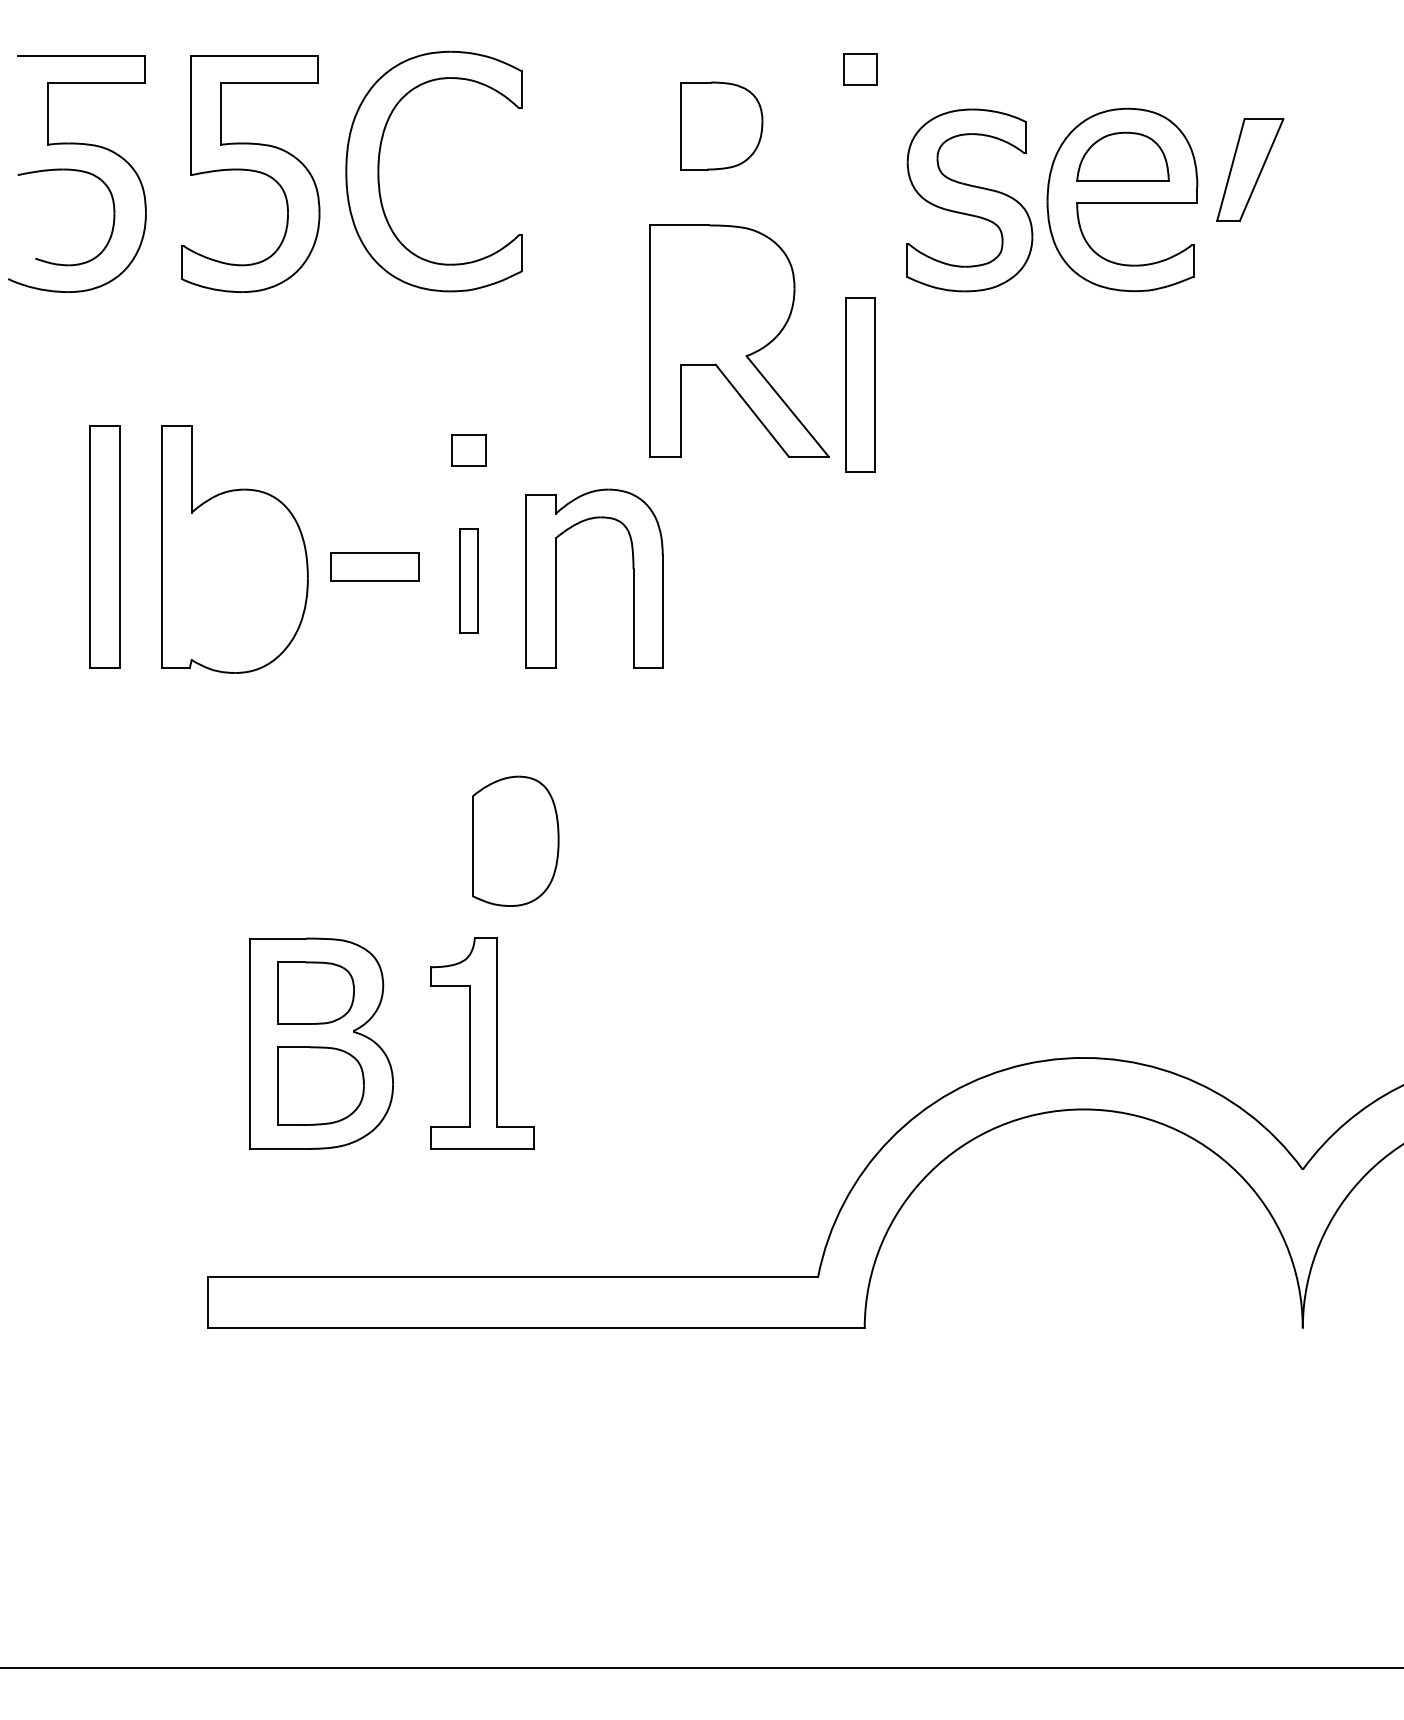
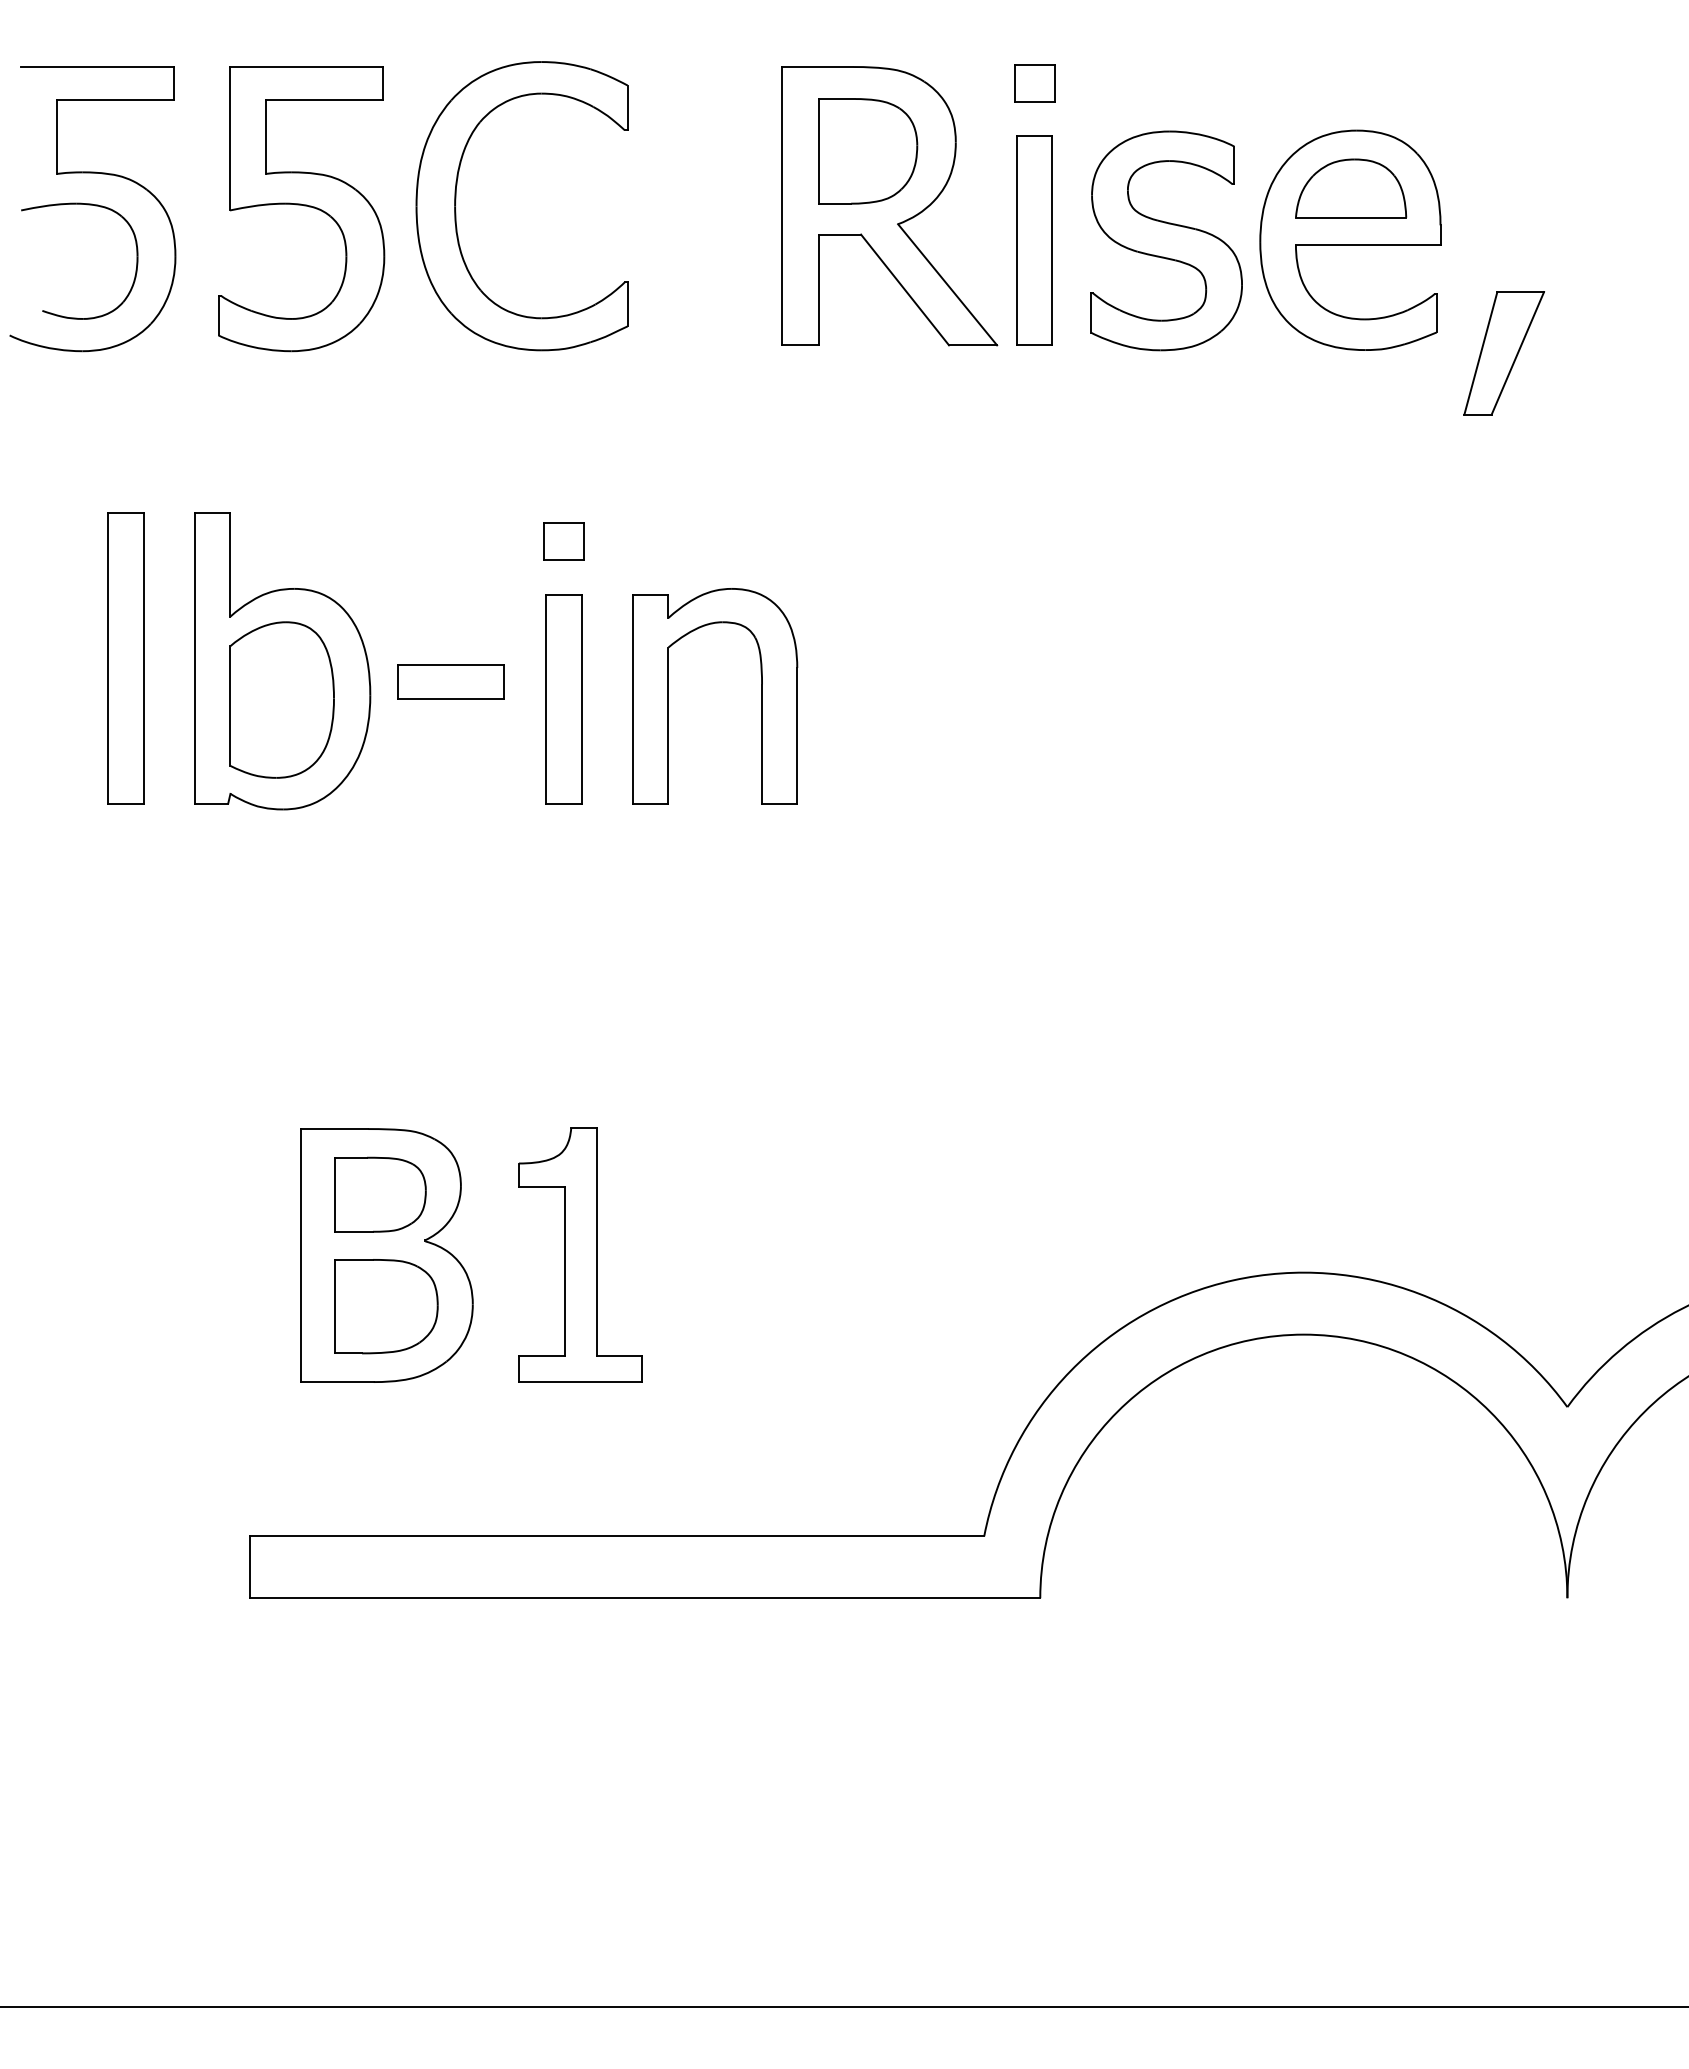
part: (1249, 170) -> (1503, 353), moved
part: (739, 341) -> (889, 206), moved
part: (859, 384) -> (1034, 240), moved
part: (468, 581) -> (563, 699), size x1.67
part: (515, 840) -> (281, 699), moved

